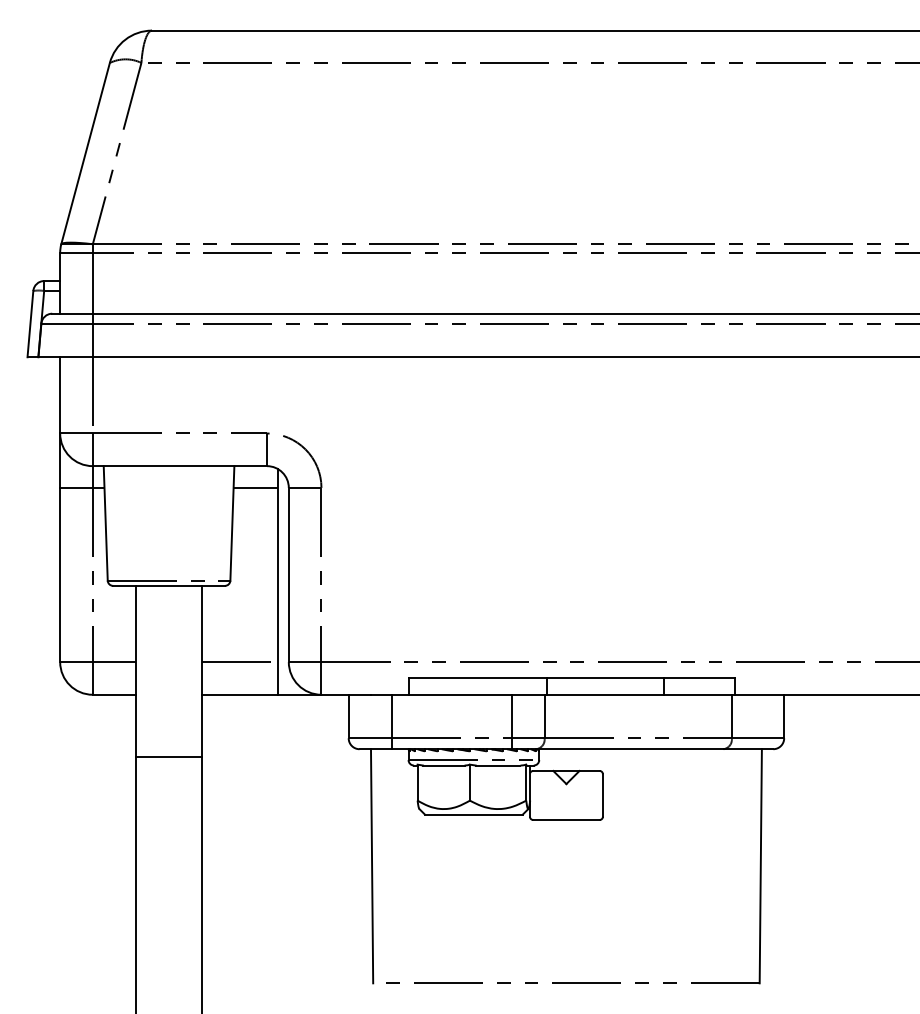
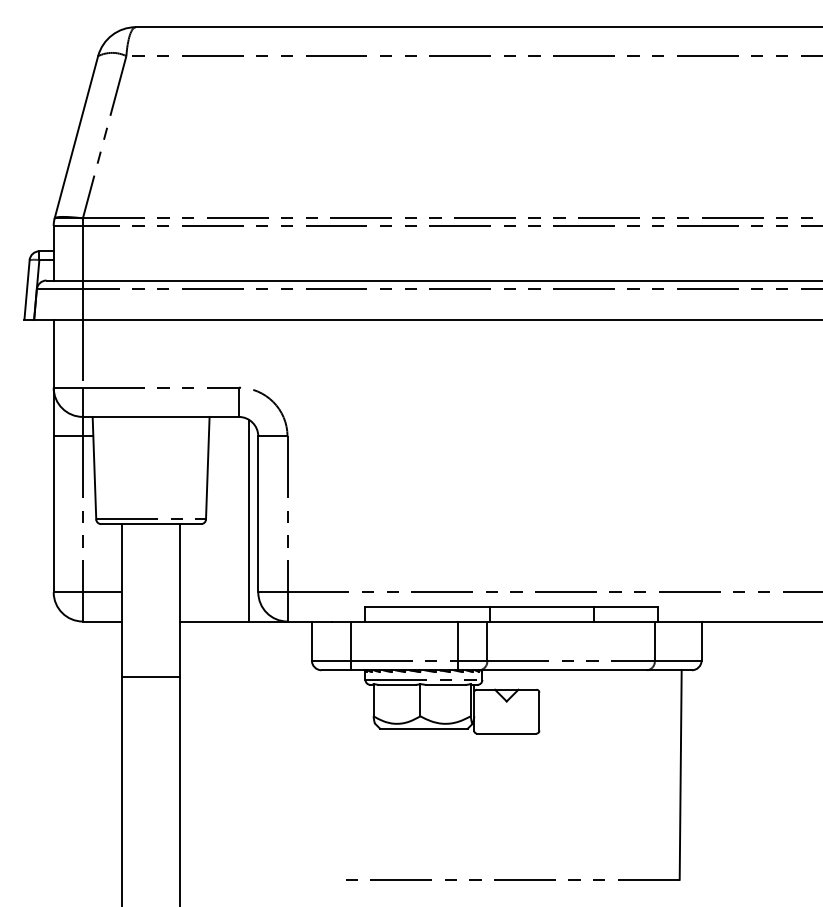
line: (255, 488) -> (228, 436), removed
line: (239, 662) -> (214, 592), removed
line: (371, 865) -> (332, 774), removed

